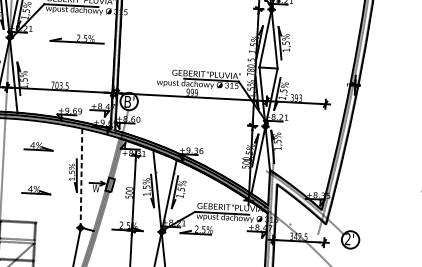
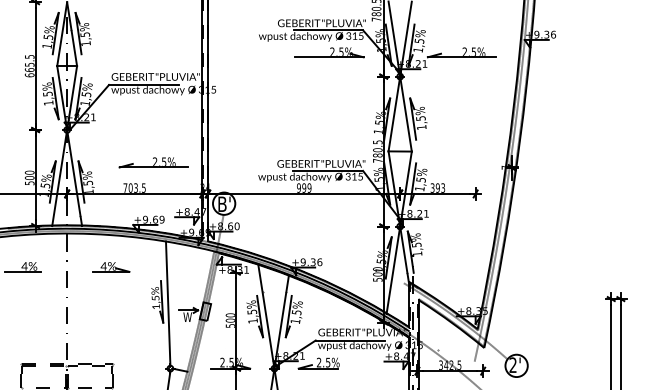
part: (77, 38) -> (153, 162), moved
line: (81, 177) -> (168, 304), dashed -> solid
part: (36, 190) -> (111, 323), removed

